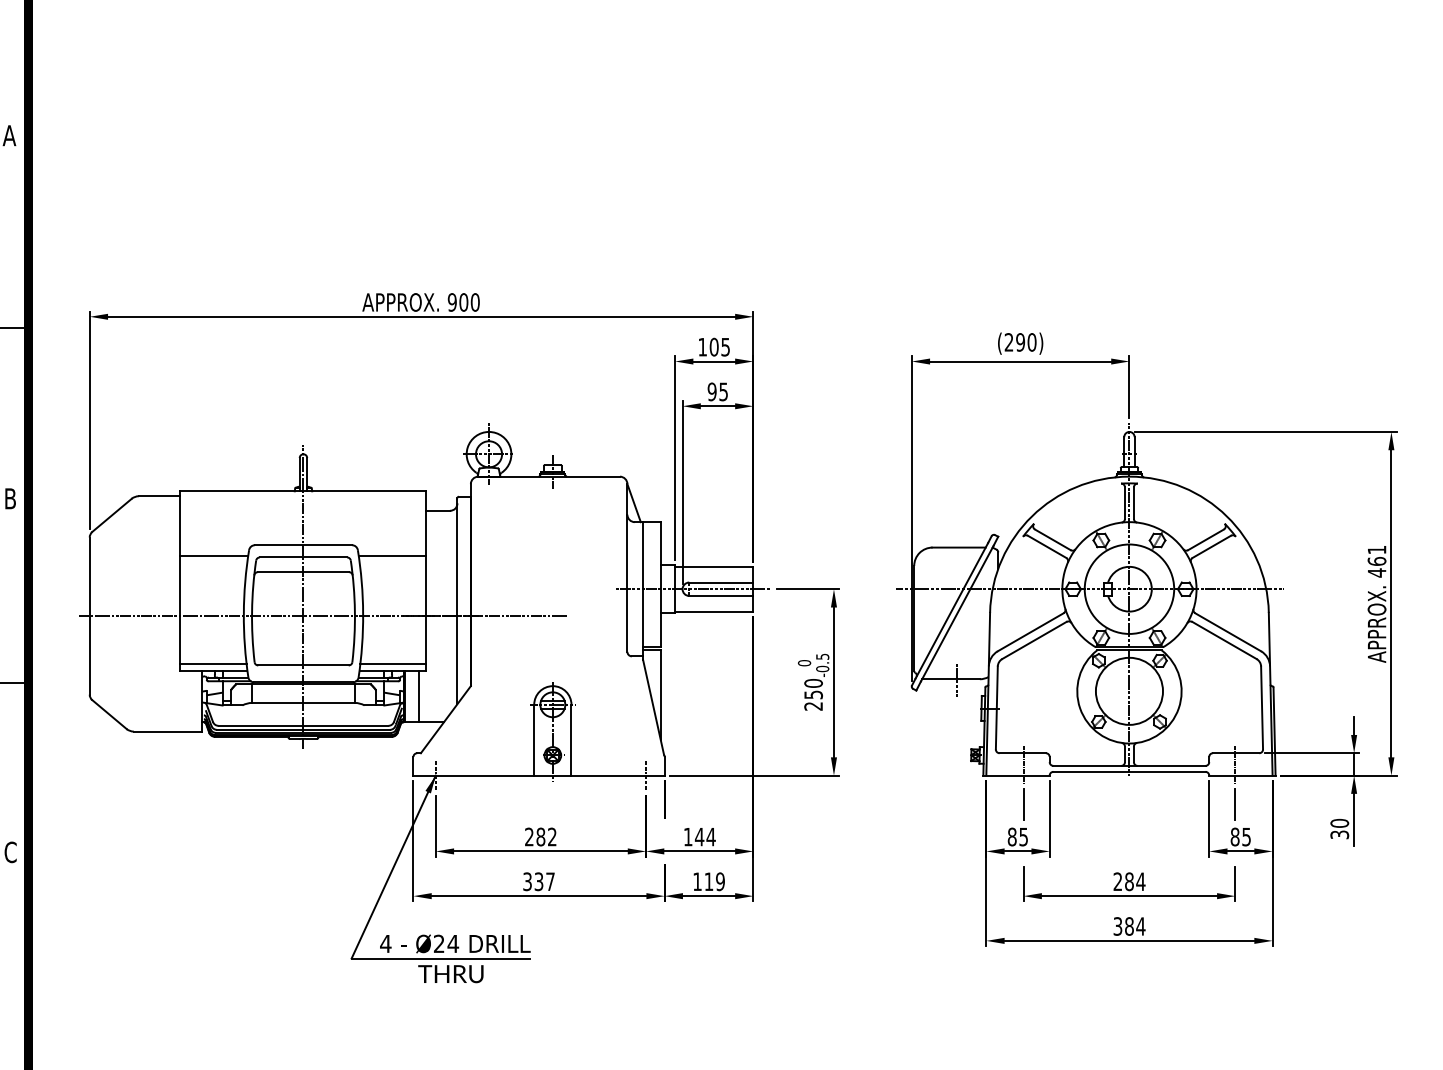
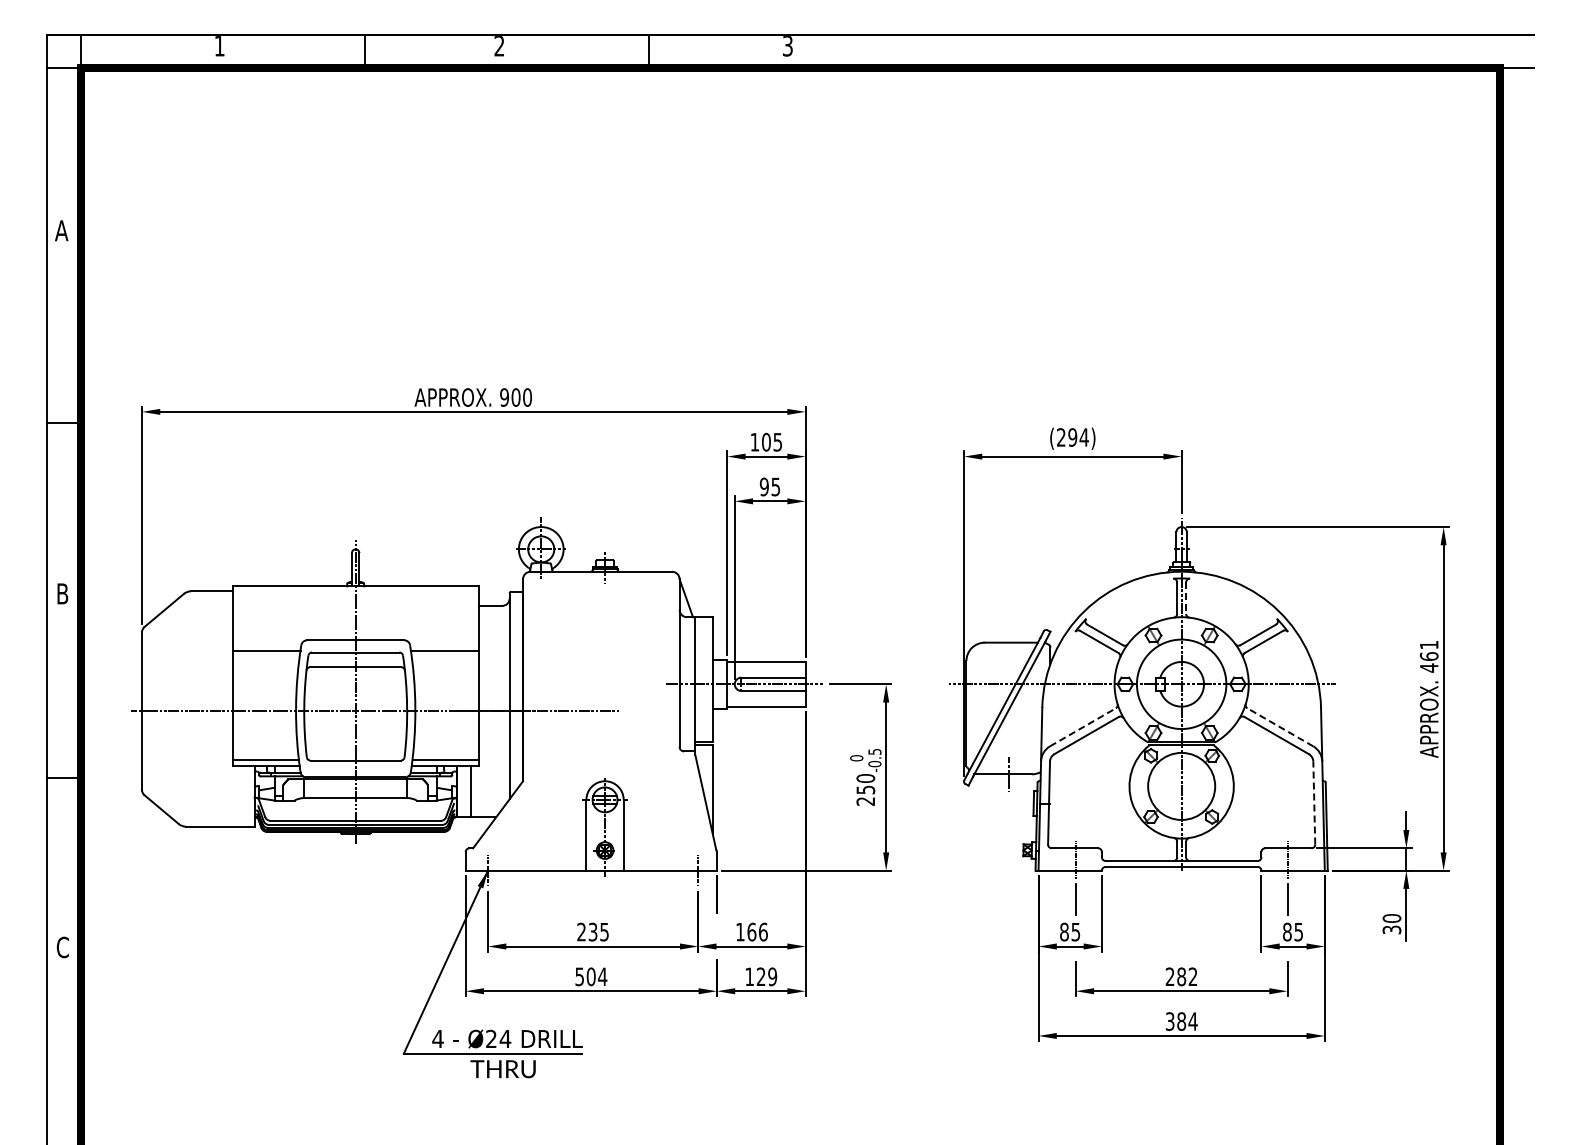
text: (1031, 342) -> (1083, 437), (290) -> (294)
line: (1134, 503) -> (1186, 598), solid -> dashed
line: (1031, 632) -> (1083, 727), solid -> dashed
line: (1227, 632) -> (1279, 727), solid -> dashed
line: (1262, 707) -> (1314, 802), solid -> dashed
text: (546, 836) -> (598, 931), 282 -> 235
text: (705, 836) -> (757, 931), 144 -> 166
text: (539, 881) -> (591, 976), 337 -> 504
text: (708, 881) -> (760, 976), 119 -> 129
text: (1140, 881) -> (1192, 976), 284 -> 282

